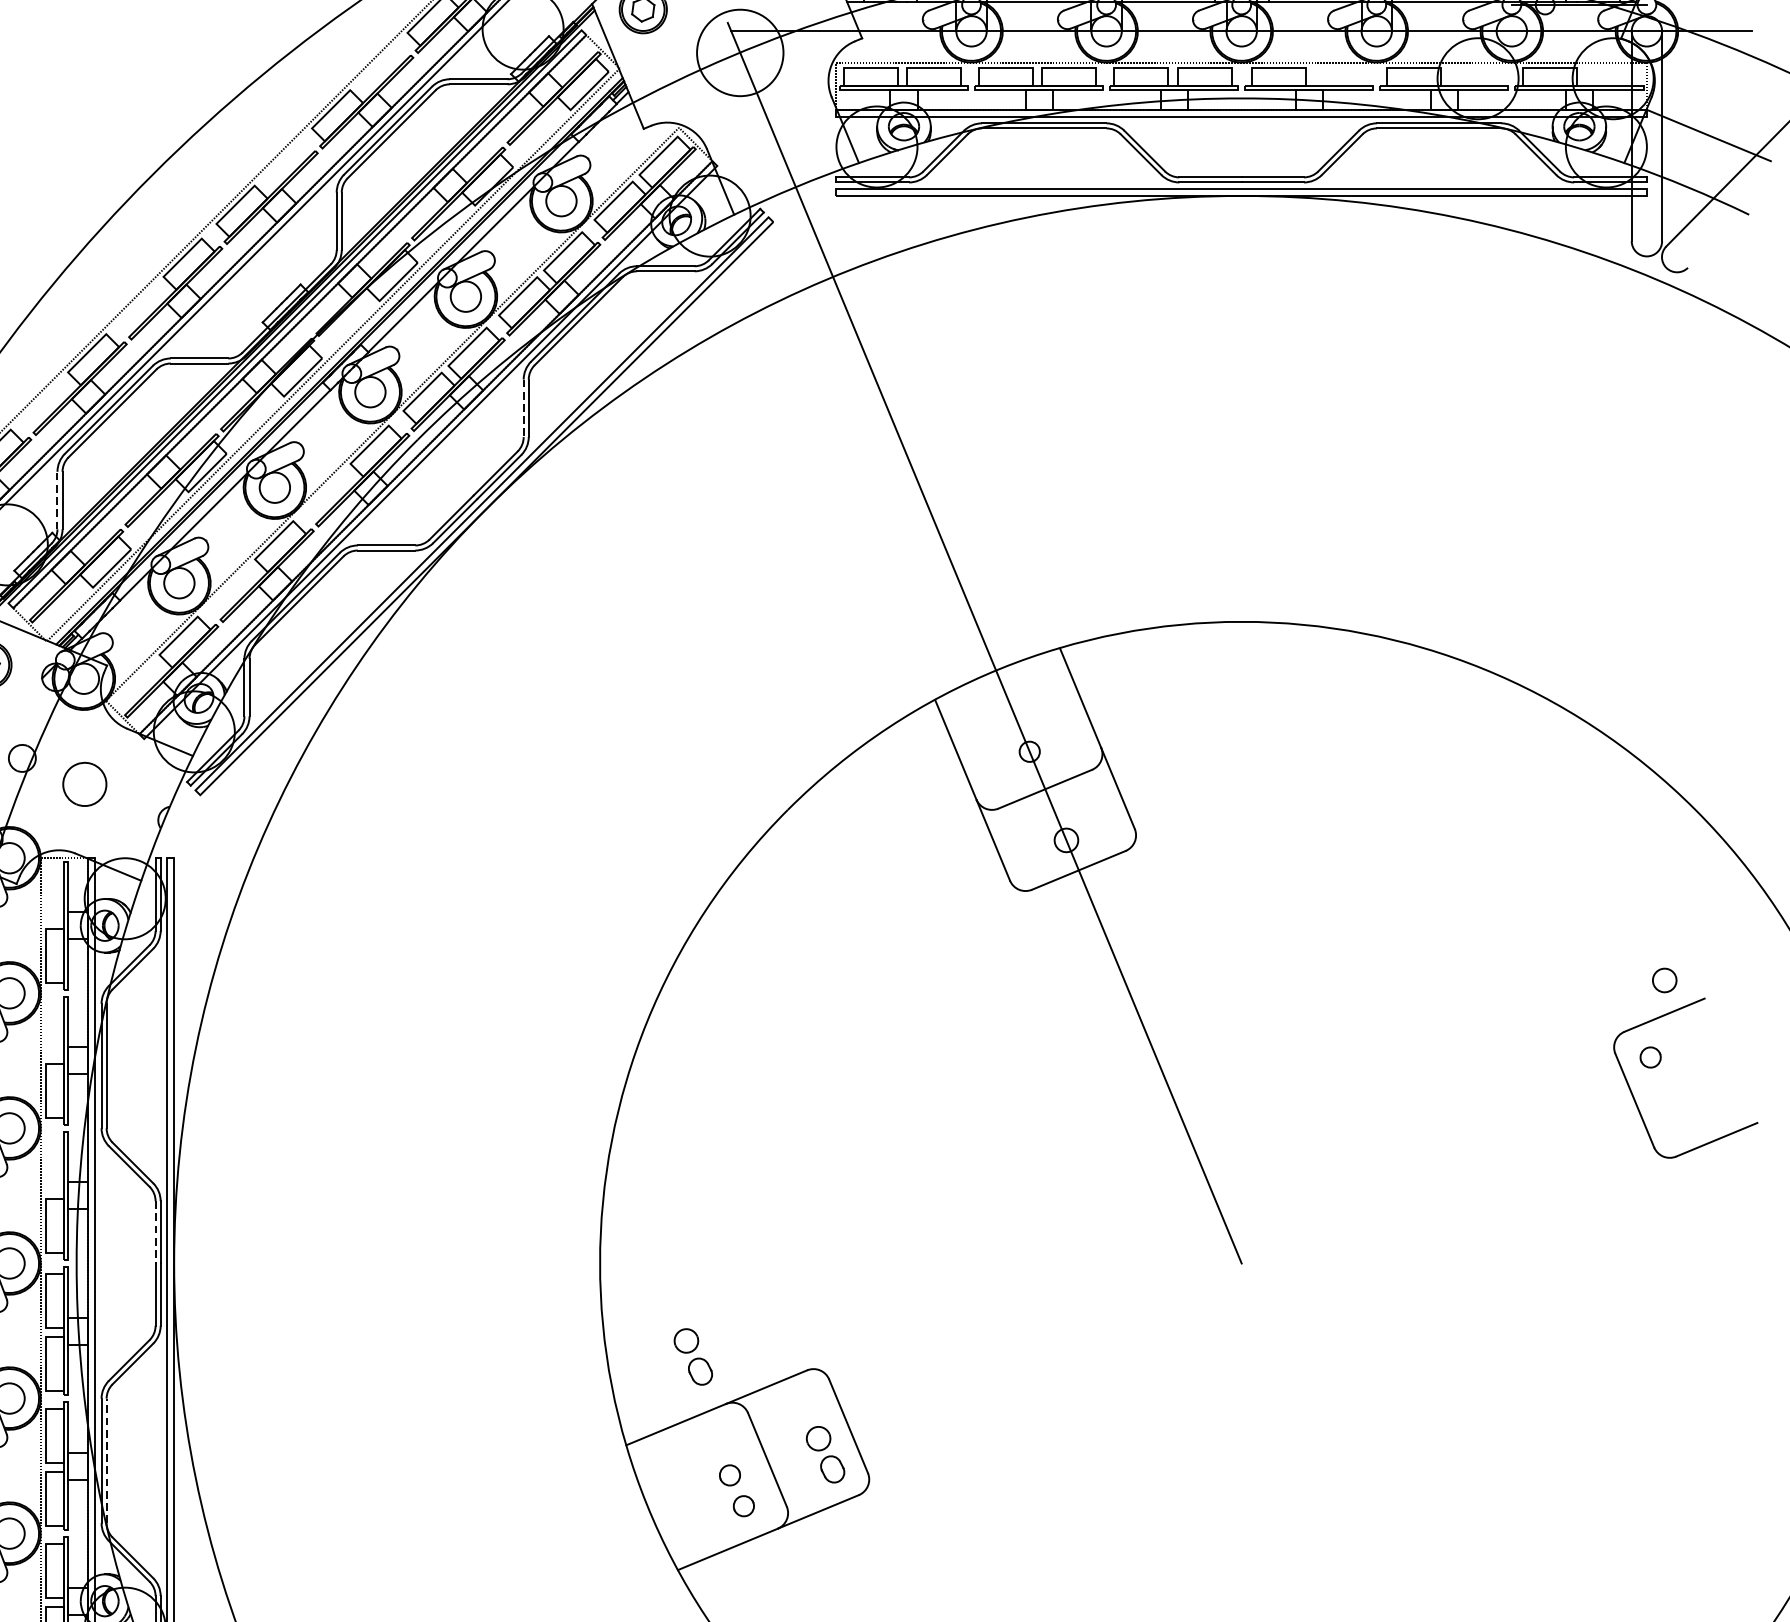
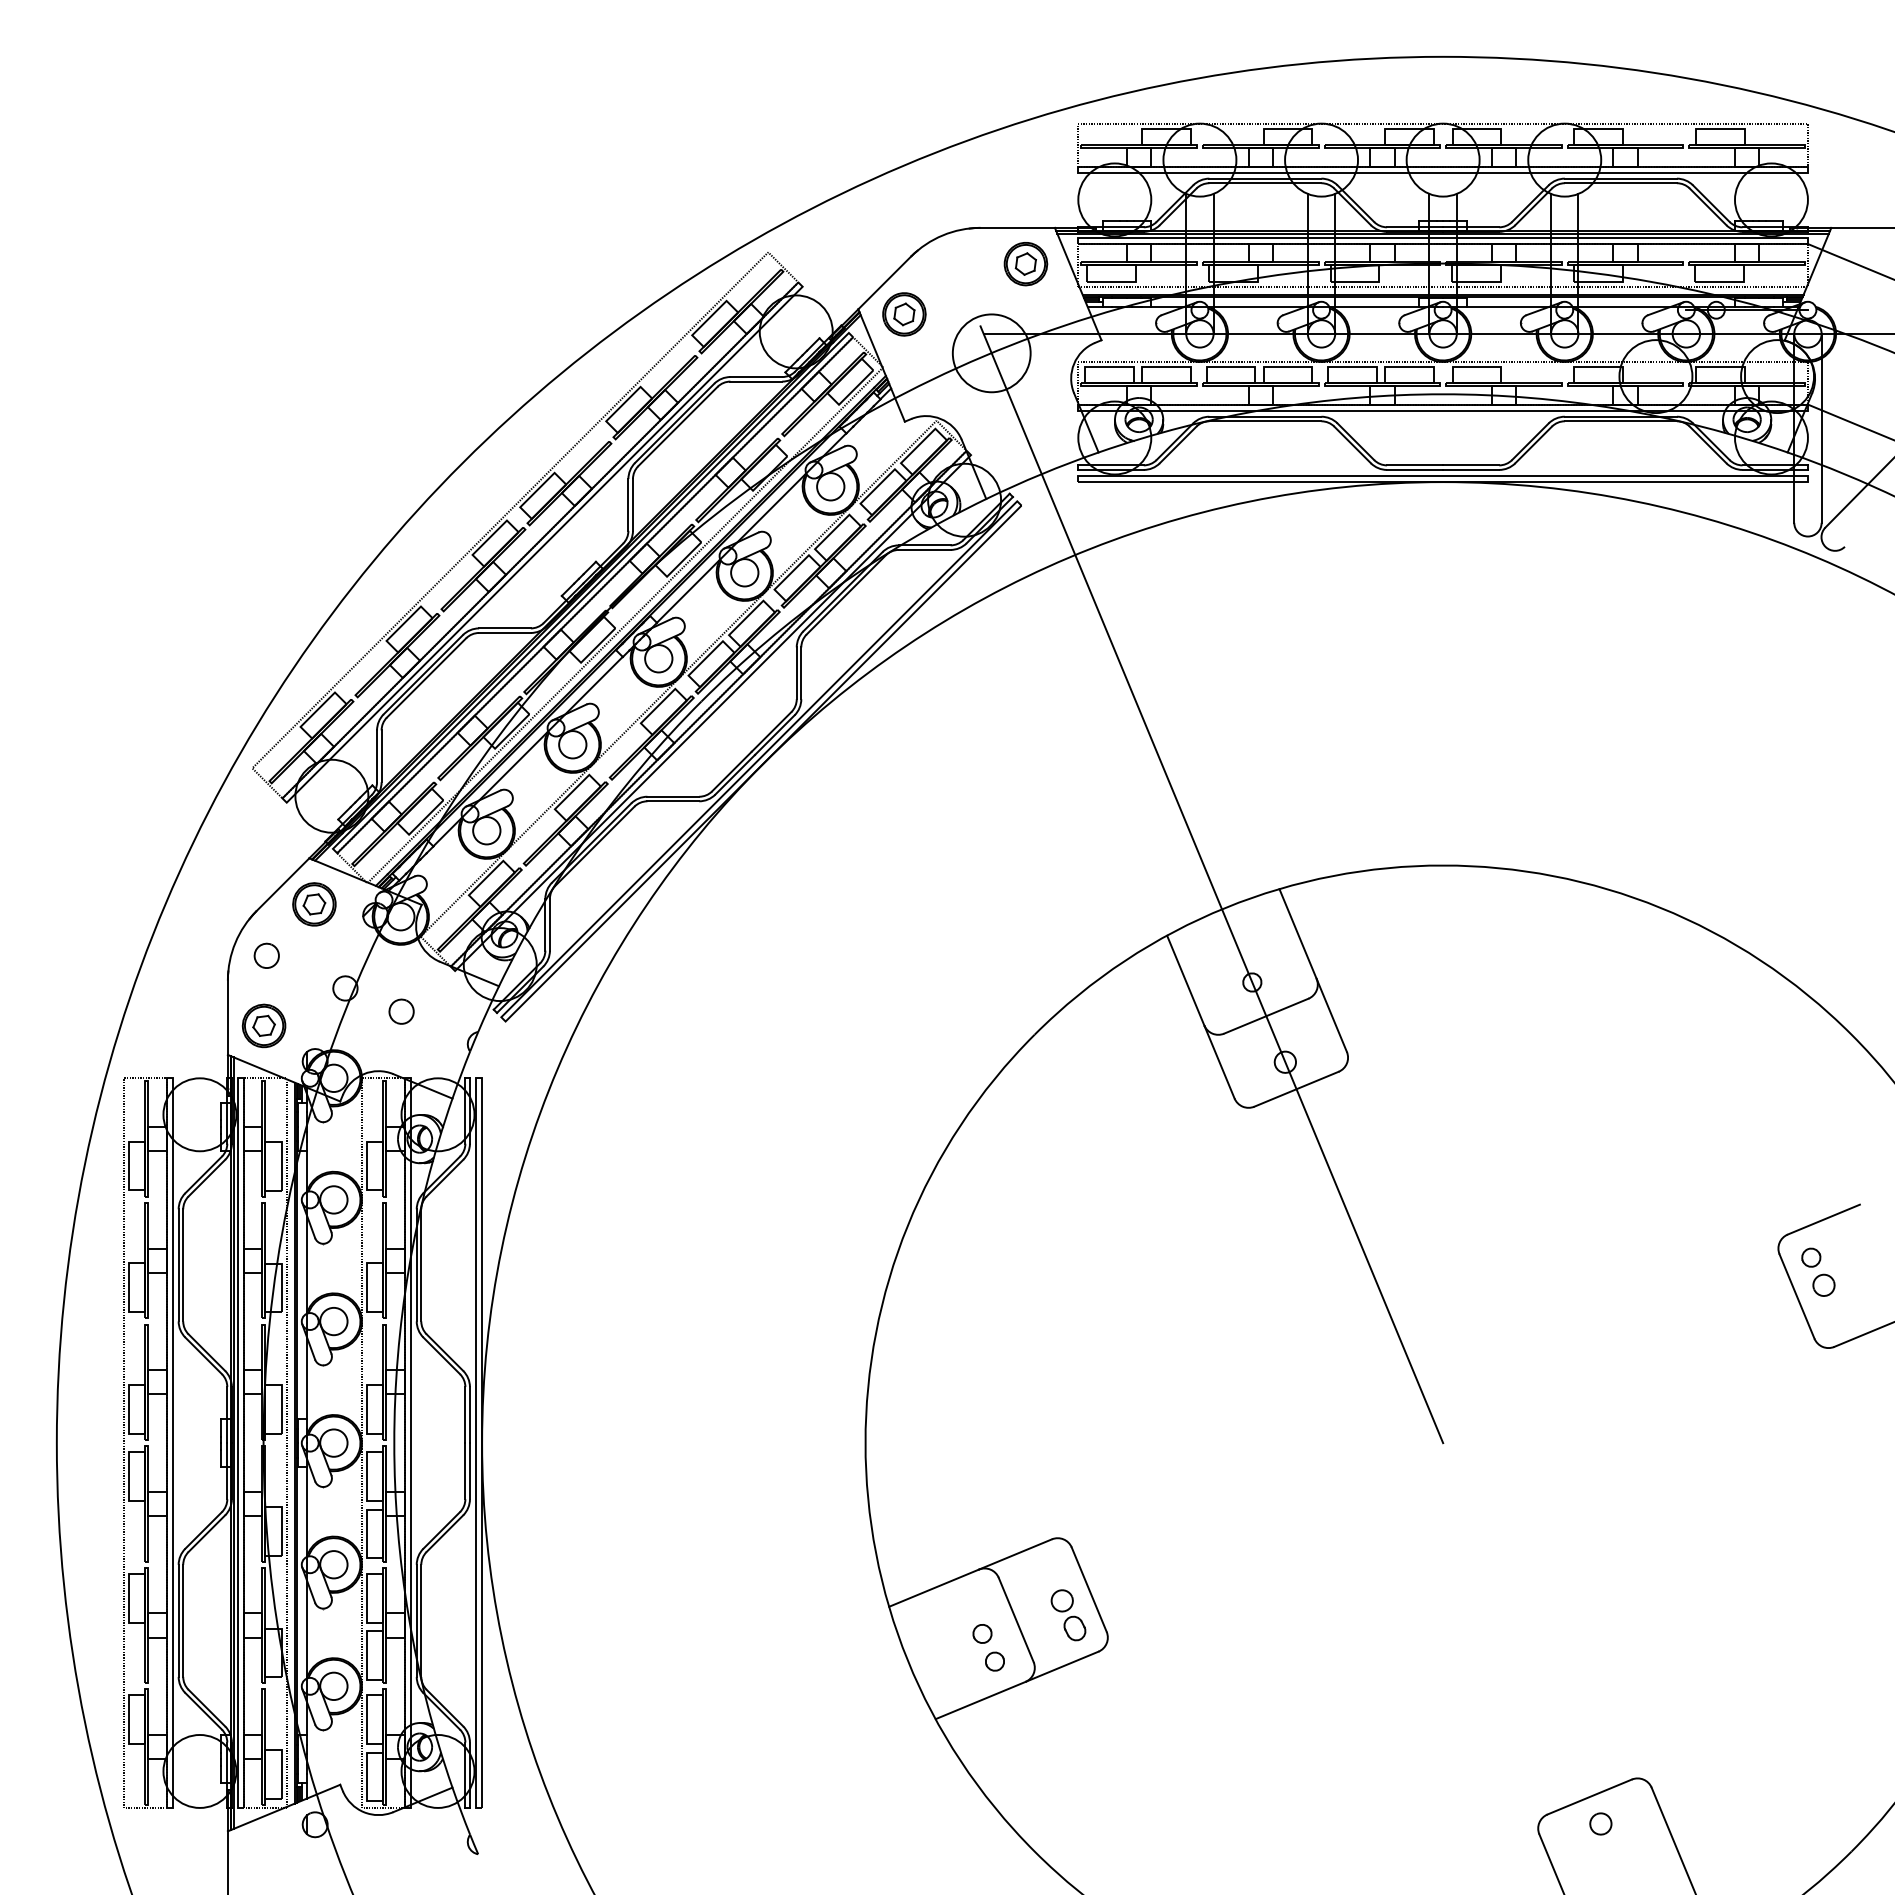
line: (523, 408) -> (796, 673), dashed -> solid
line: (57, 500) -> (377, 756), dashed -> solid
part: (84, 784) -> (401, 1011), size x0.62
part: (1664, 979) -> (1823, 1284), moved
line: (155, 1232) -> (465, 1415), dashed -> solid
part: (693, 1357) -> (949, 1527), removed
line: (106, 1460) -> (421, 1620), dashed -> solid

